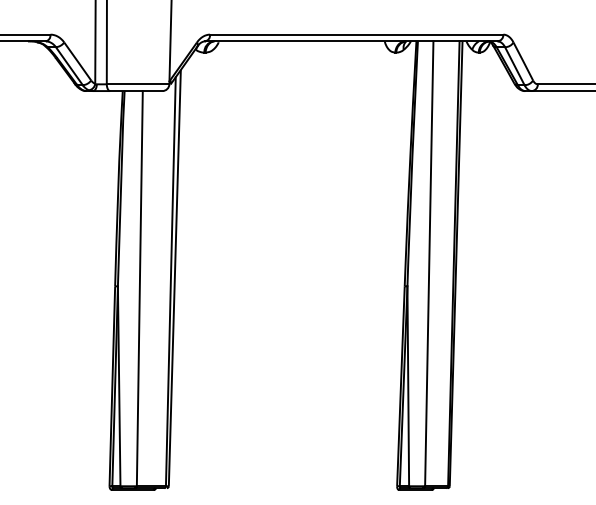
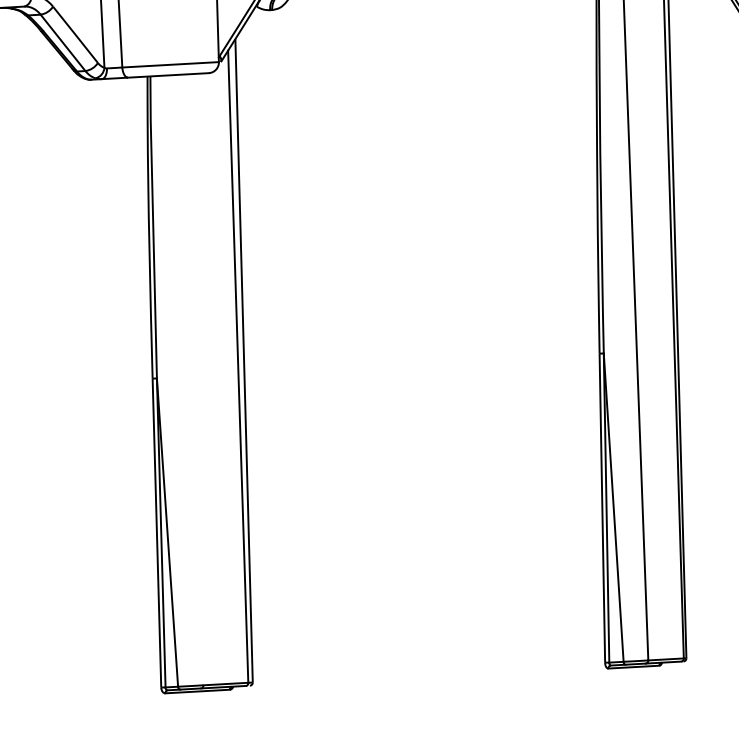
line: (139, 288) -> (190, 379), removed

